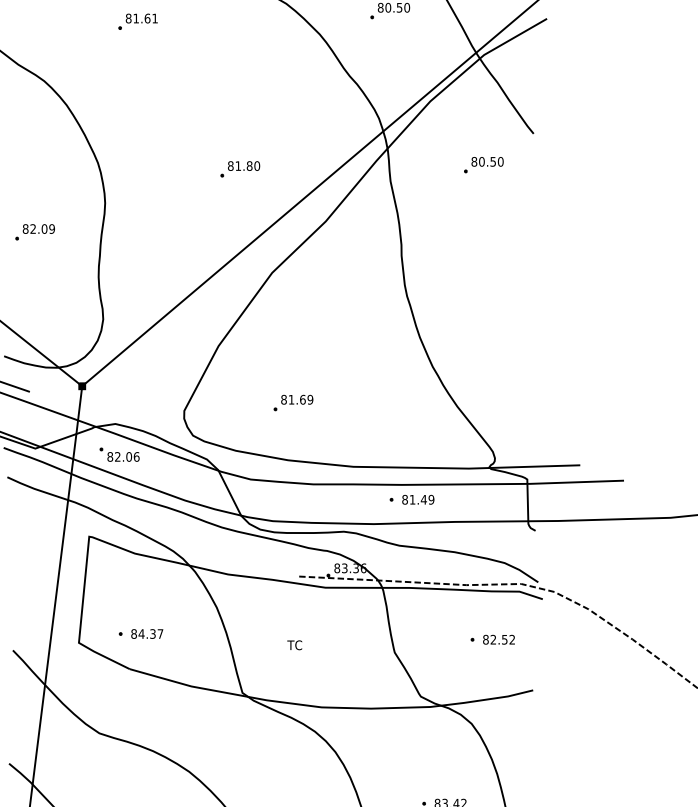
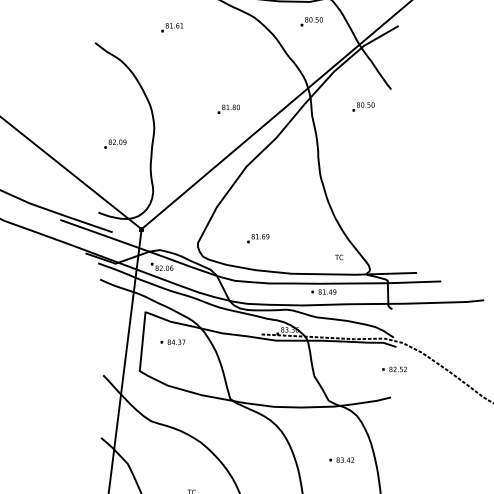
part: (139, 632) -> (172, 341), moved
part: (492, 639) -> (394, 369), moved
text: (295, 645) -> (339, 257), moved

